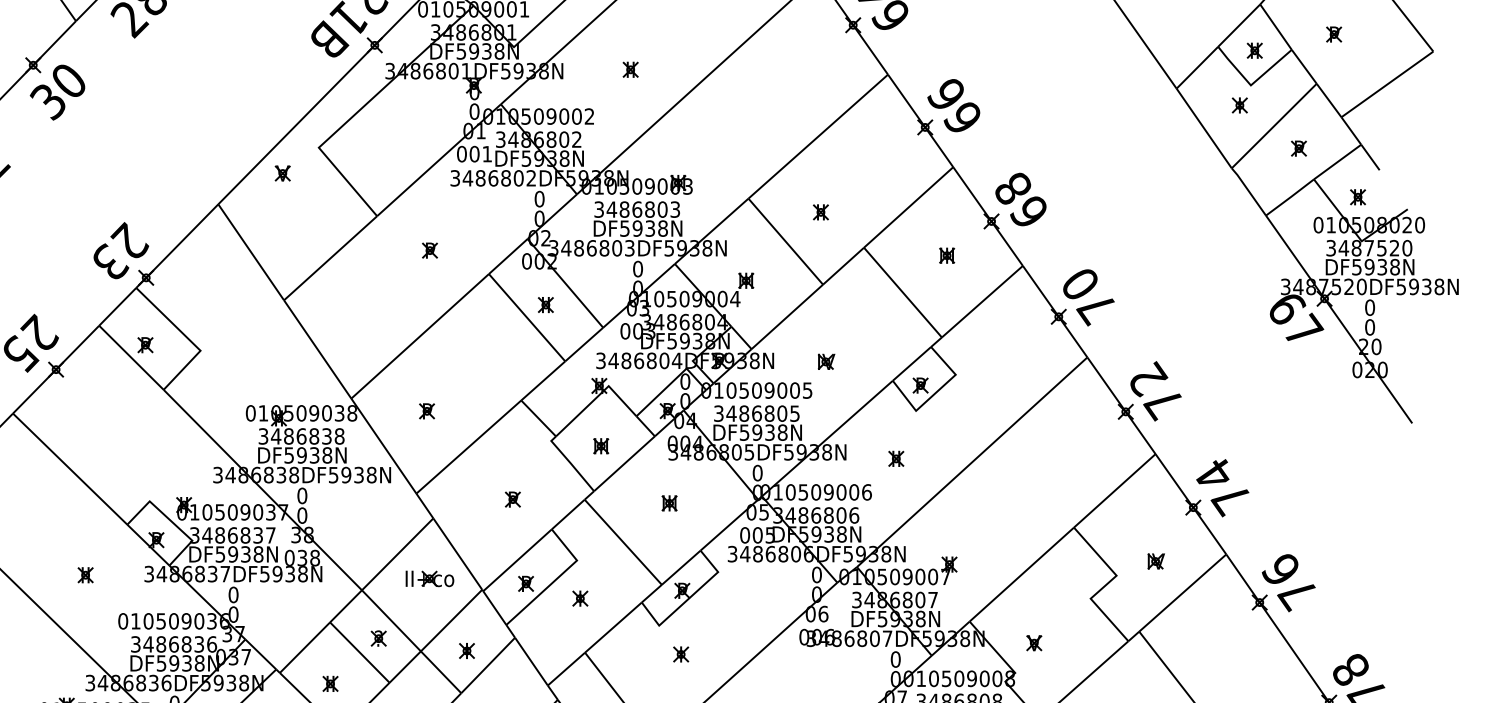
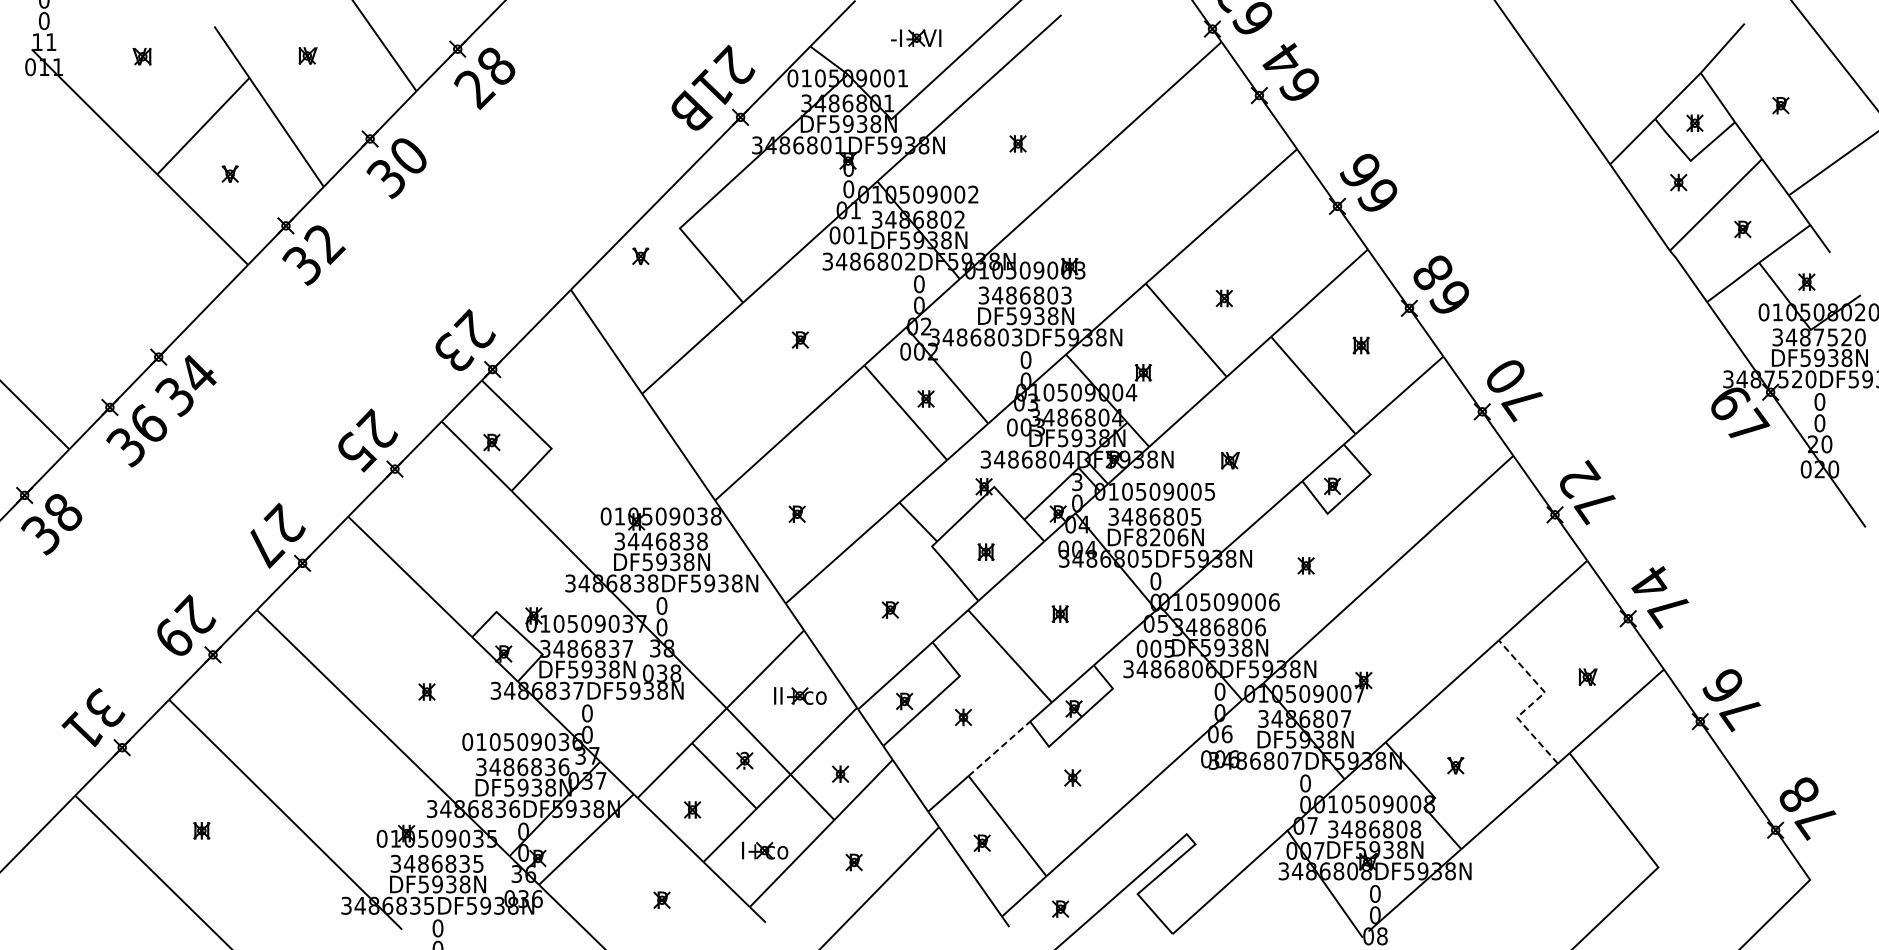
text: (685, 382) -> (1077, 482), 0 -> 3
text: (763, 432) -> (1162, 537), DF5938N -> DF8206N
text: (288, 436) -> (647, 541), 3486838 -> 3446838
line: (1105, 584) -> (1533, 702), solid -> dashed
line: (613, 627) -> (999, 748), solid -> dashed

